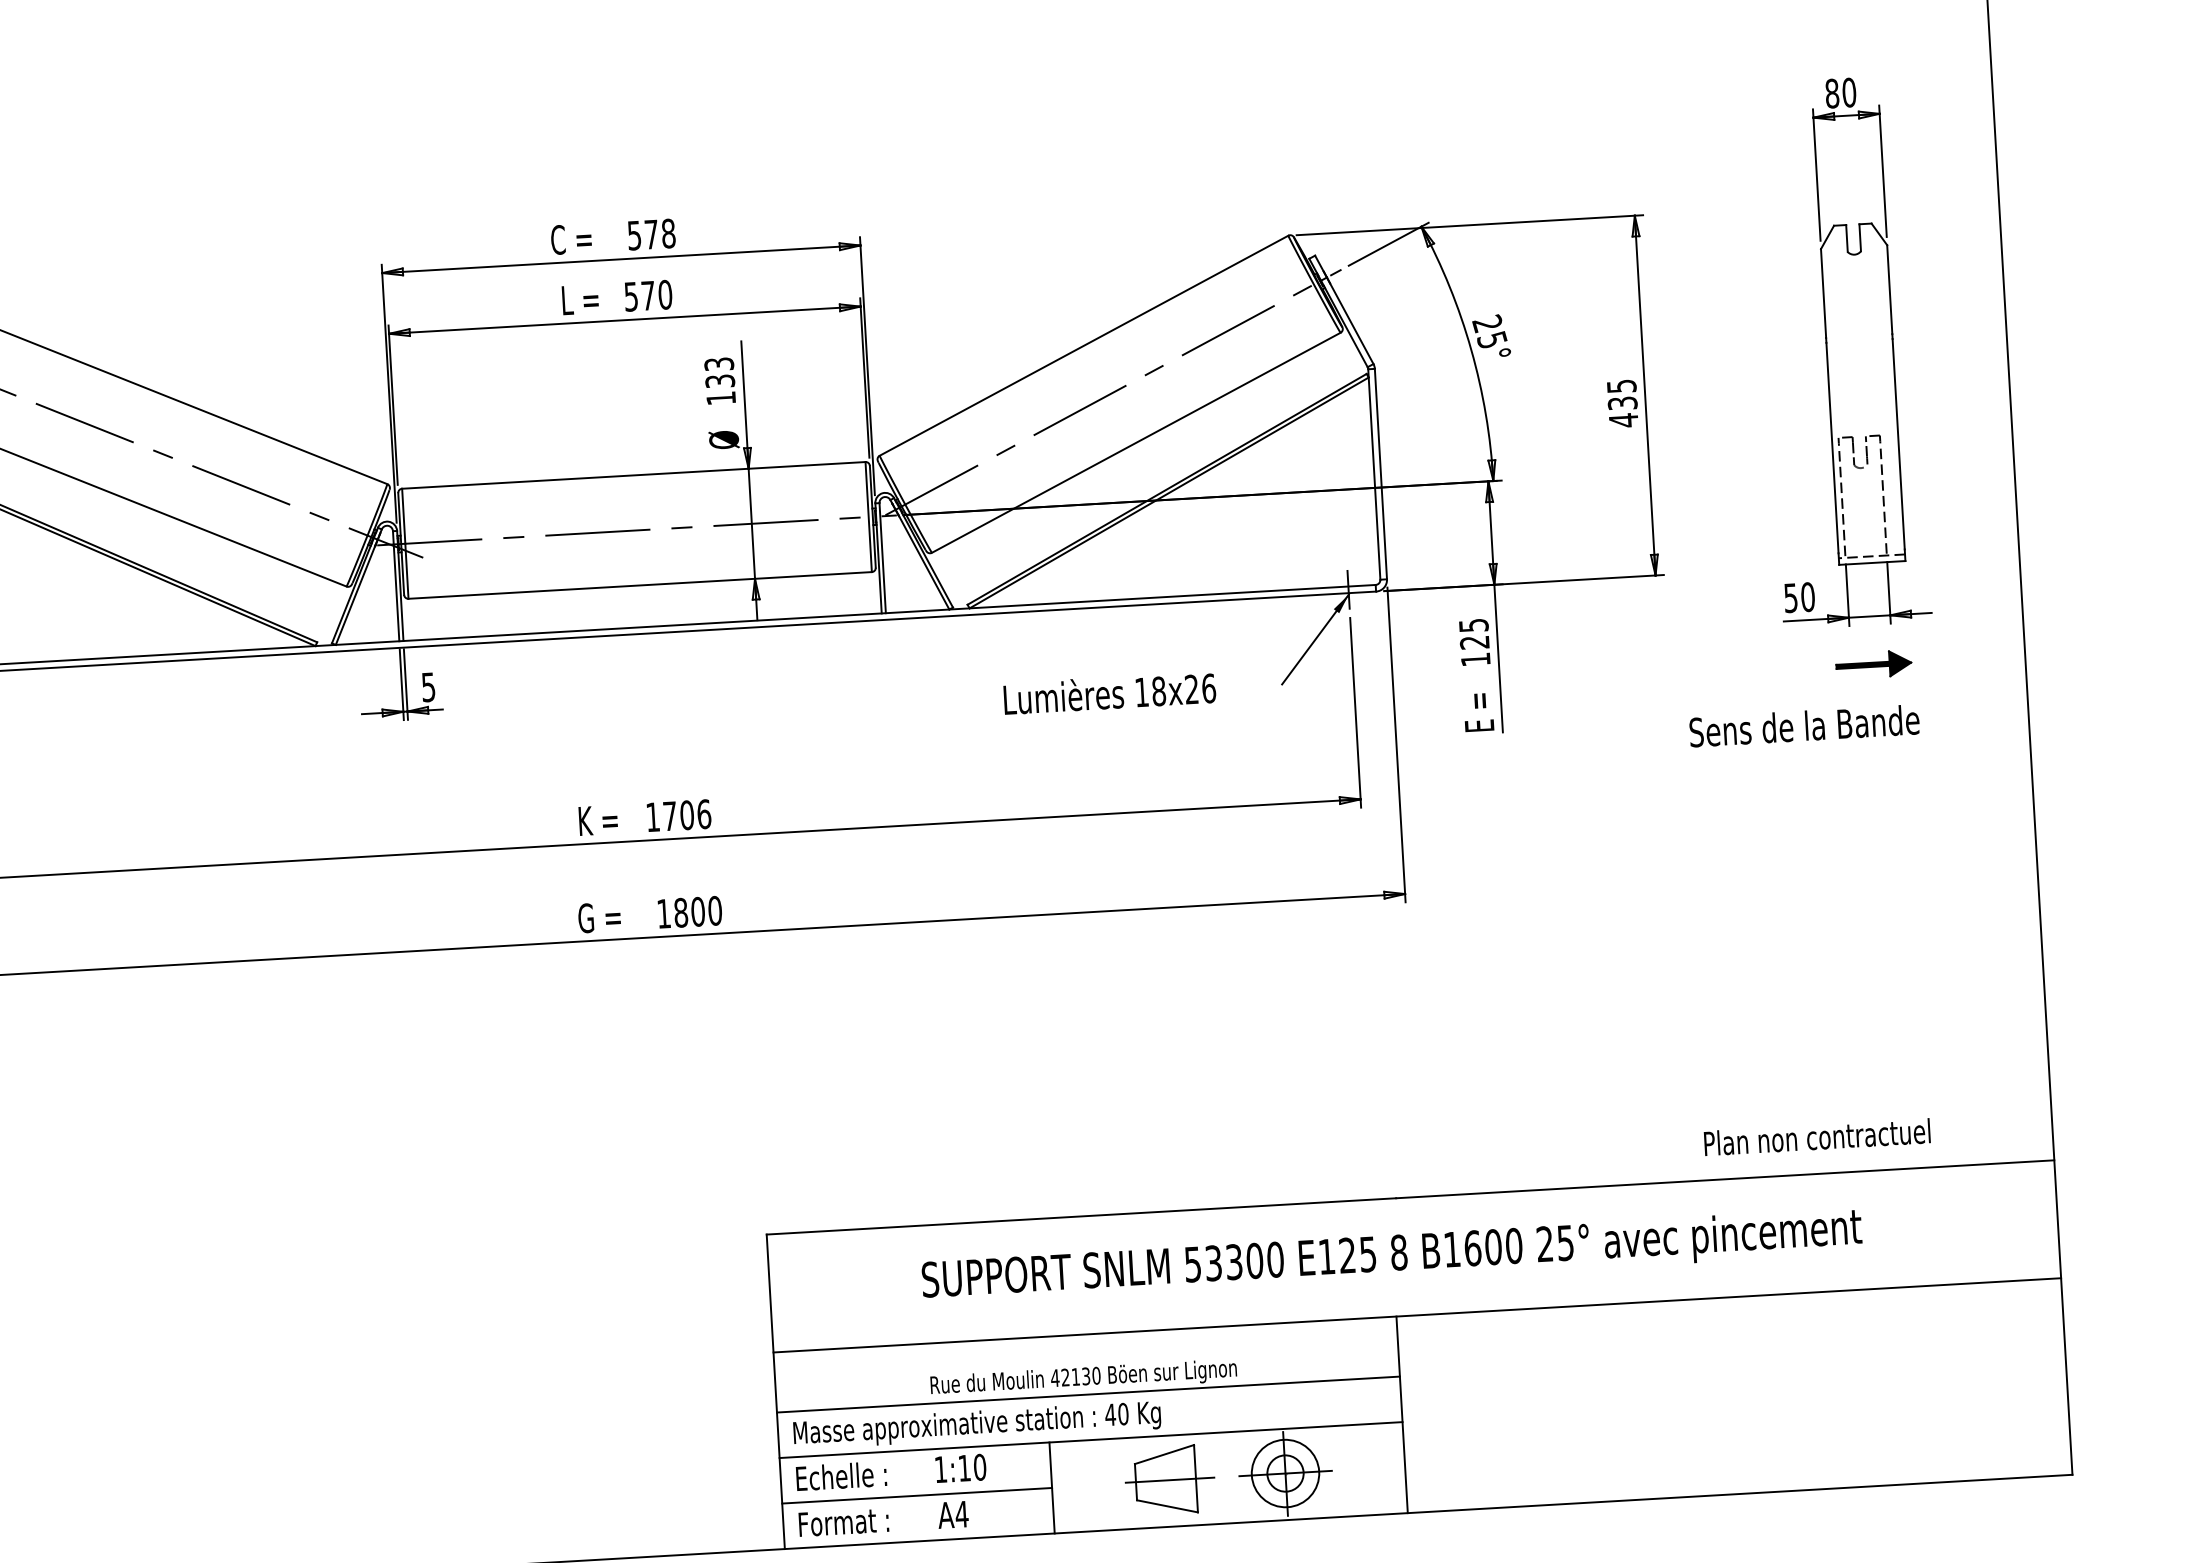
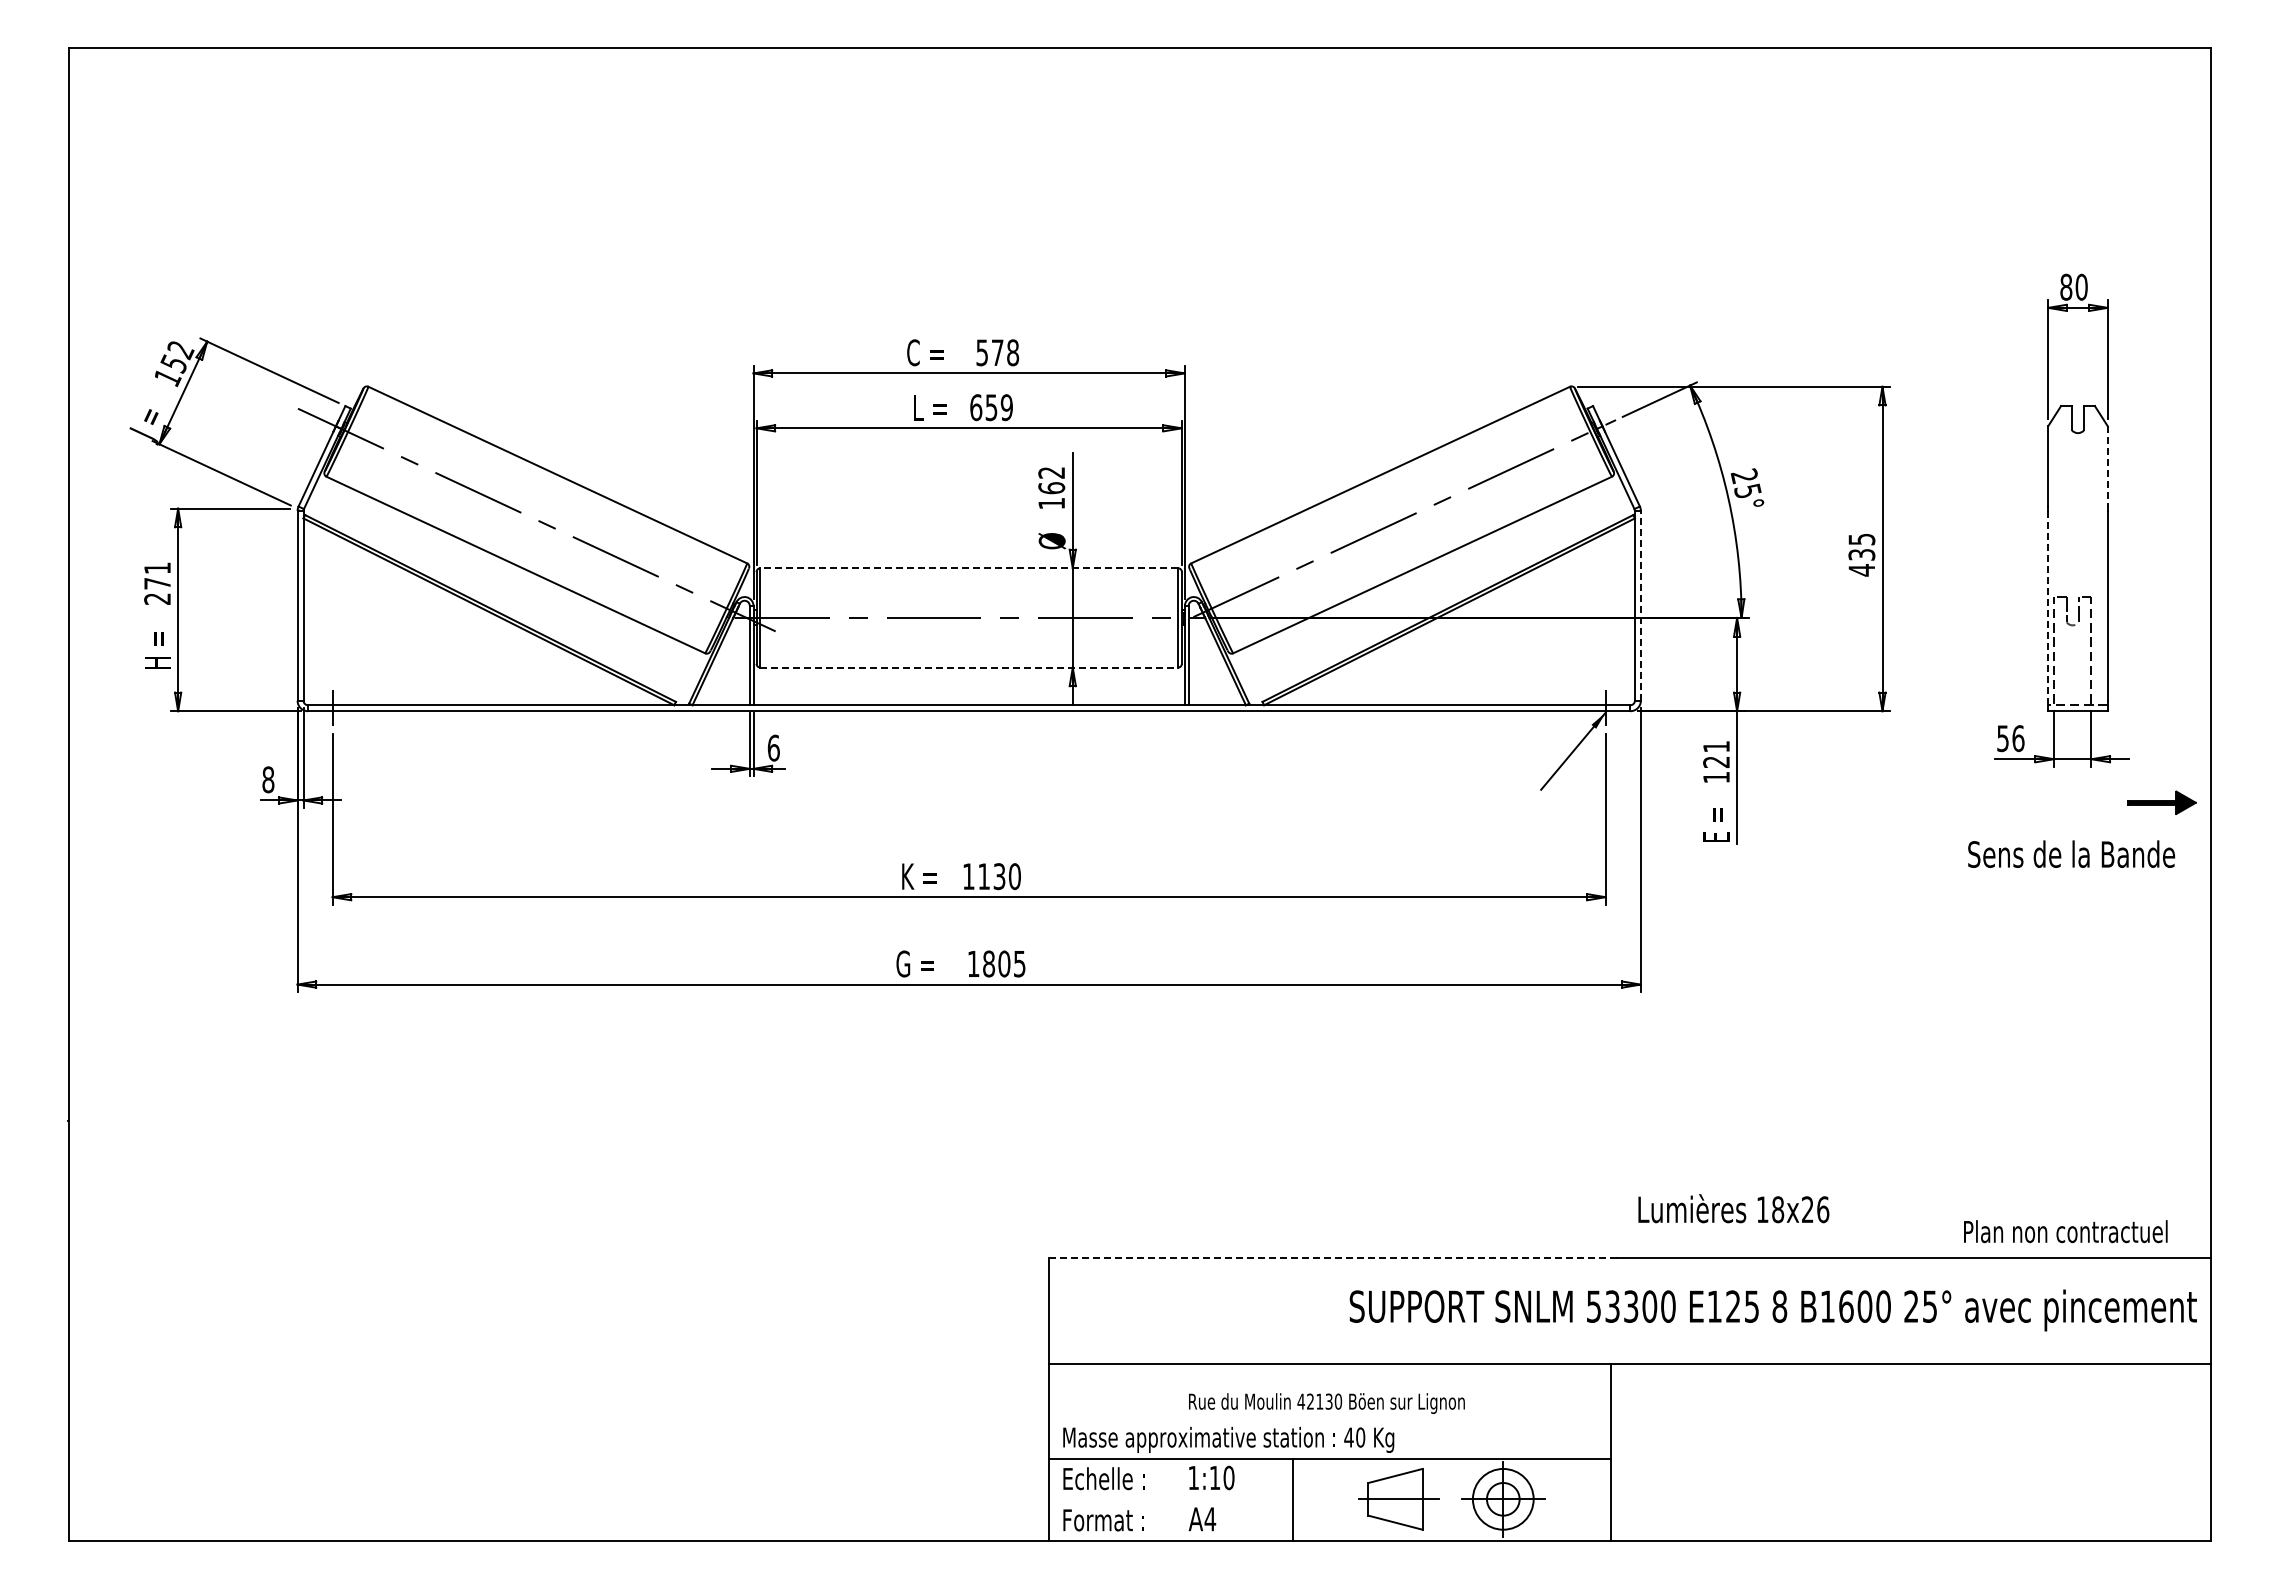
line: (1889, 289) -> (2107, 466), solid -> dashed
text: (648, 295) -> (991, 407), 570 -> 659
text: (719, 372) -> (1051, 480), 133 -> 162
line: (1832, 447) -> (2048, 605), solid -> dashed
line: (1380, 473) -> (1640, 605), solid -> dashed
line: (634, 475) -> (969, 568), solid -> dashed
line: (640, 585) -> (969, 667), solid -> dashed
text: (1808, 597) -> (2018, 738), 50 -> 56
text: (1473, 625) -> (1716, 746), 125 -> 121
part: (1873, 664) -> (2161, 802), moved
text: (428, 686) -> (773, 747), 5 -> 6
text: (1109, 692) -> (1733, 1208), moved
text: (1804, 725) -> (2071, 853), moved
text: (687, 815) -> (999, 876), 1706 -> 1130
text: (714, 910) -> (1019, 963), 1800 -> 1805
text: (1817, 1137) -> (2065, 1231), moved
line: (1081, 1216) -> (1333, 1257), solid -> dashed
text: (1391, 1257) -> (1772, 1310), moved
line: (1088, 1394) -> (1330, 1418), removed
line: (916, 1496) -> (1170, 1500), removed

